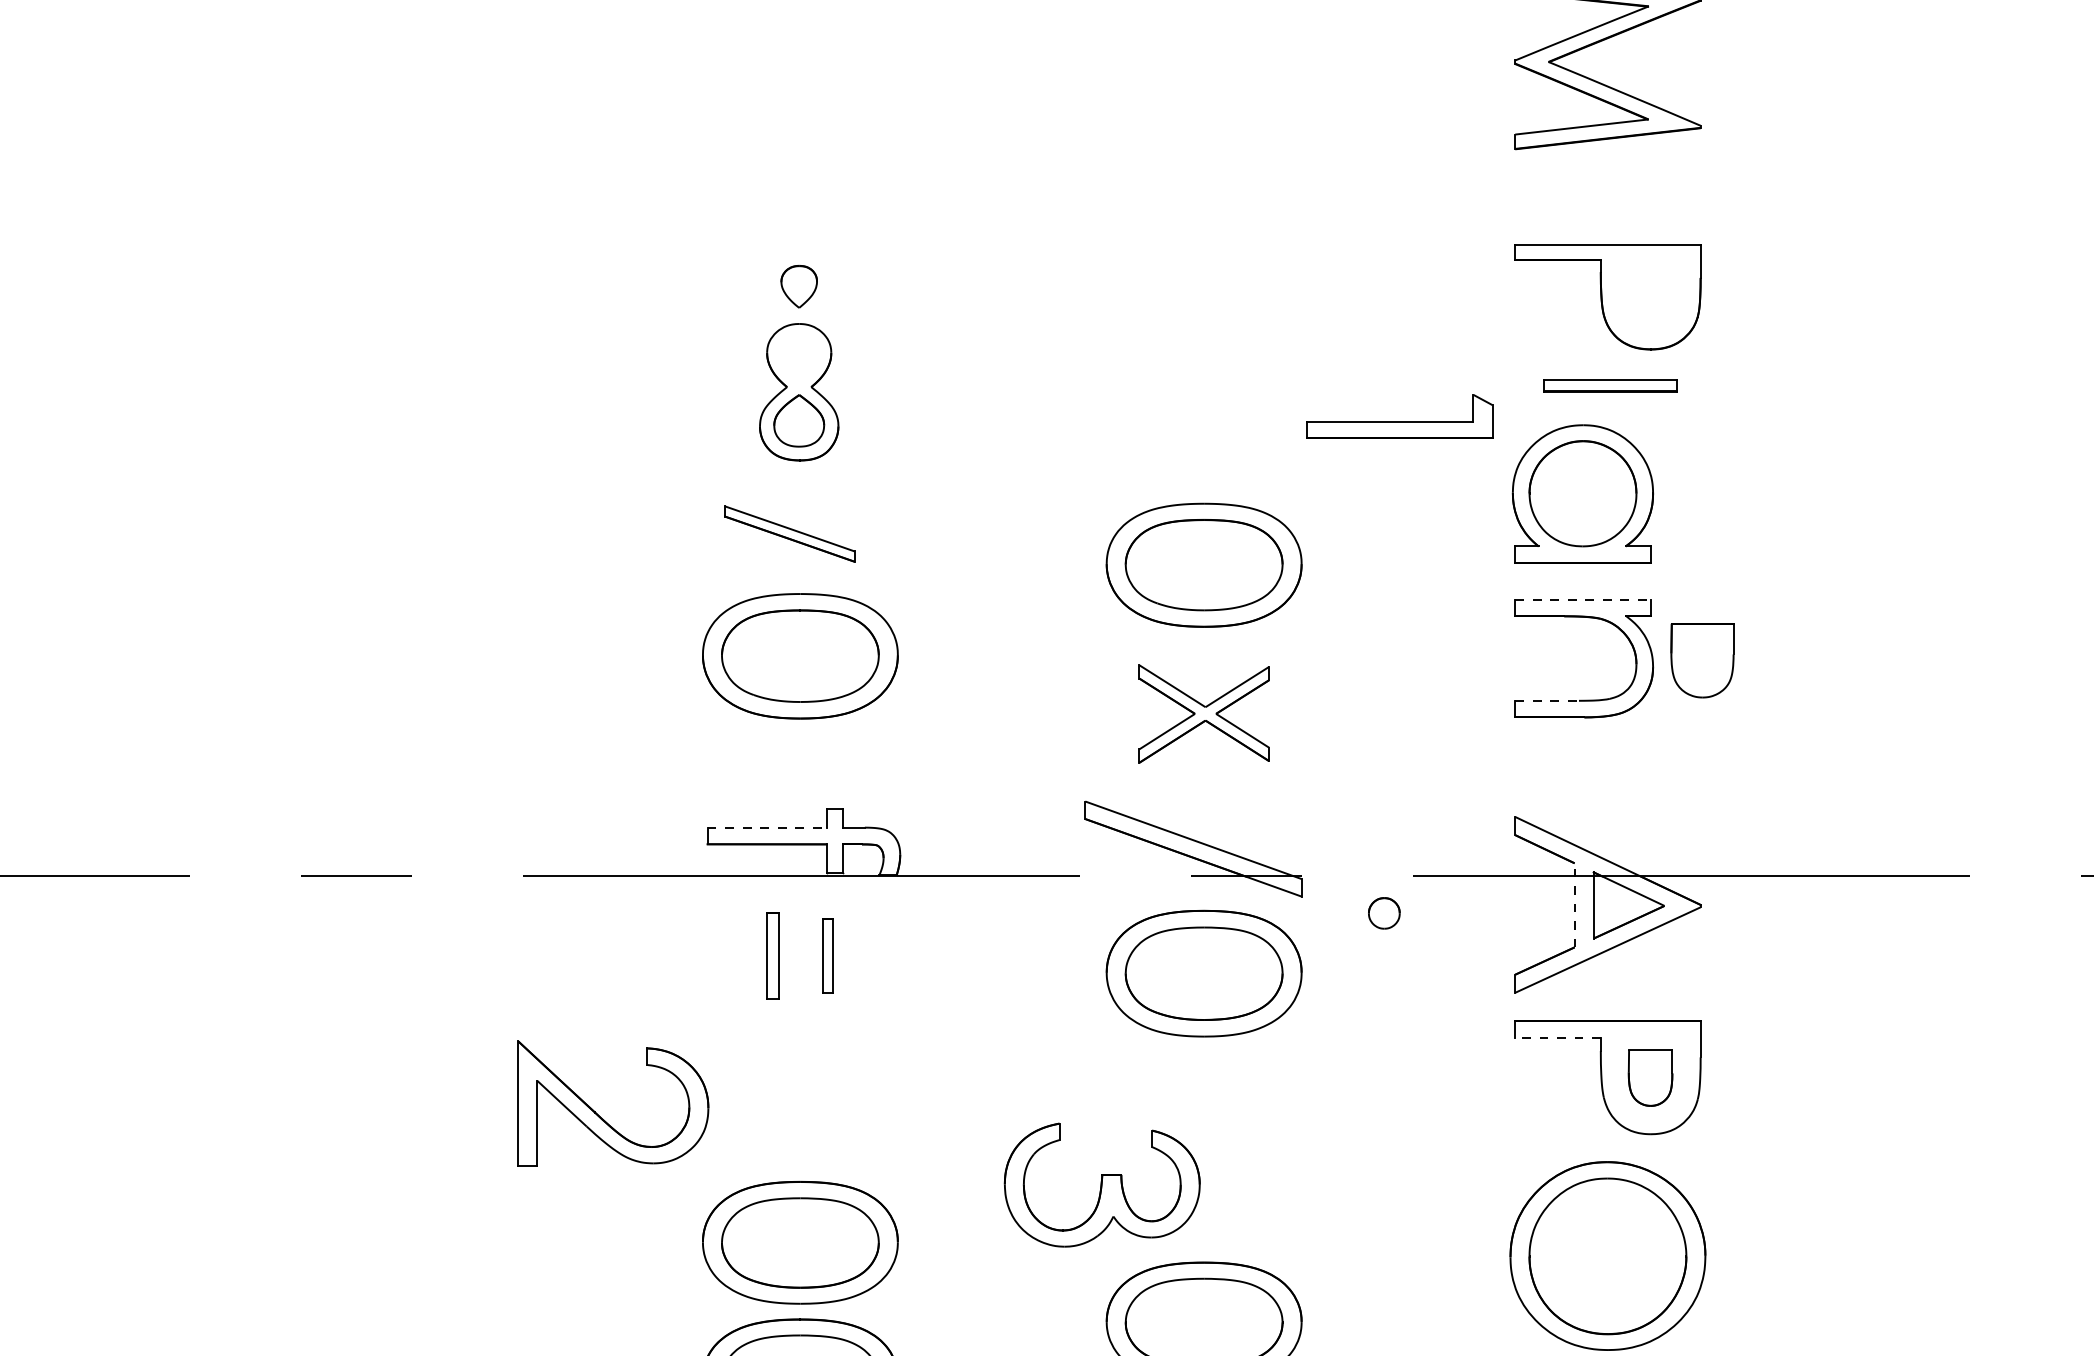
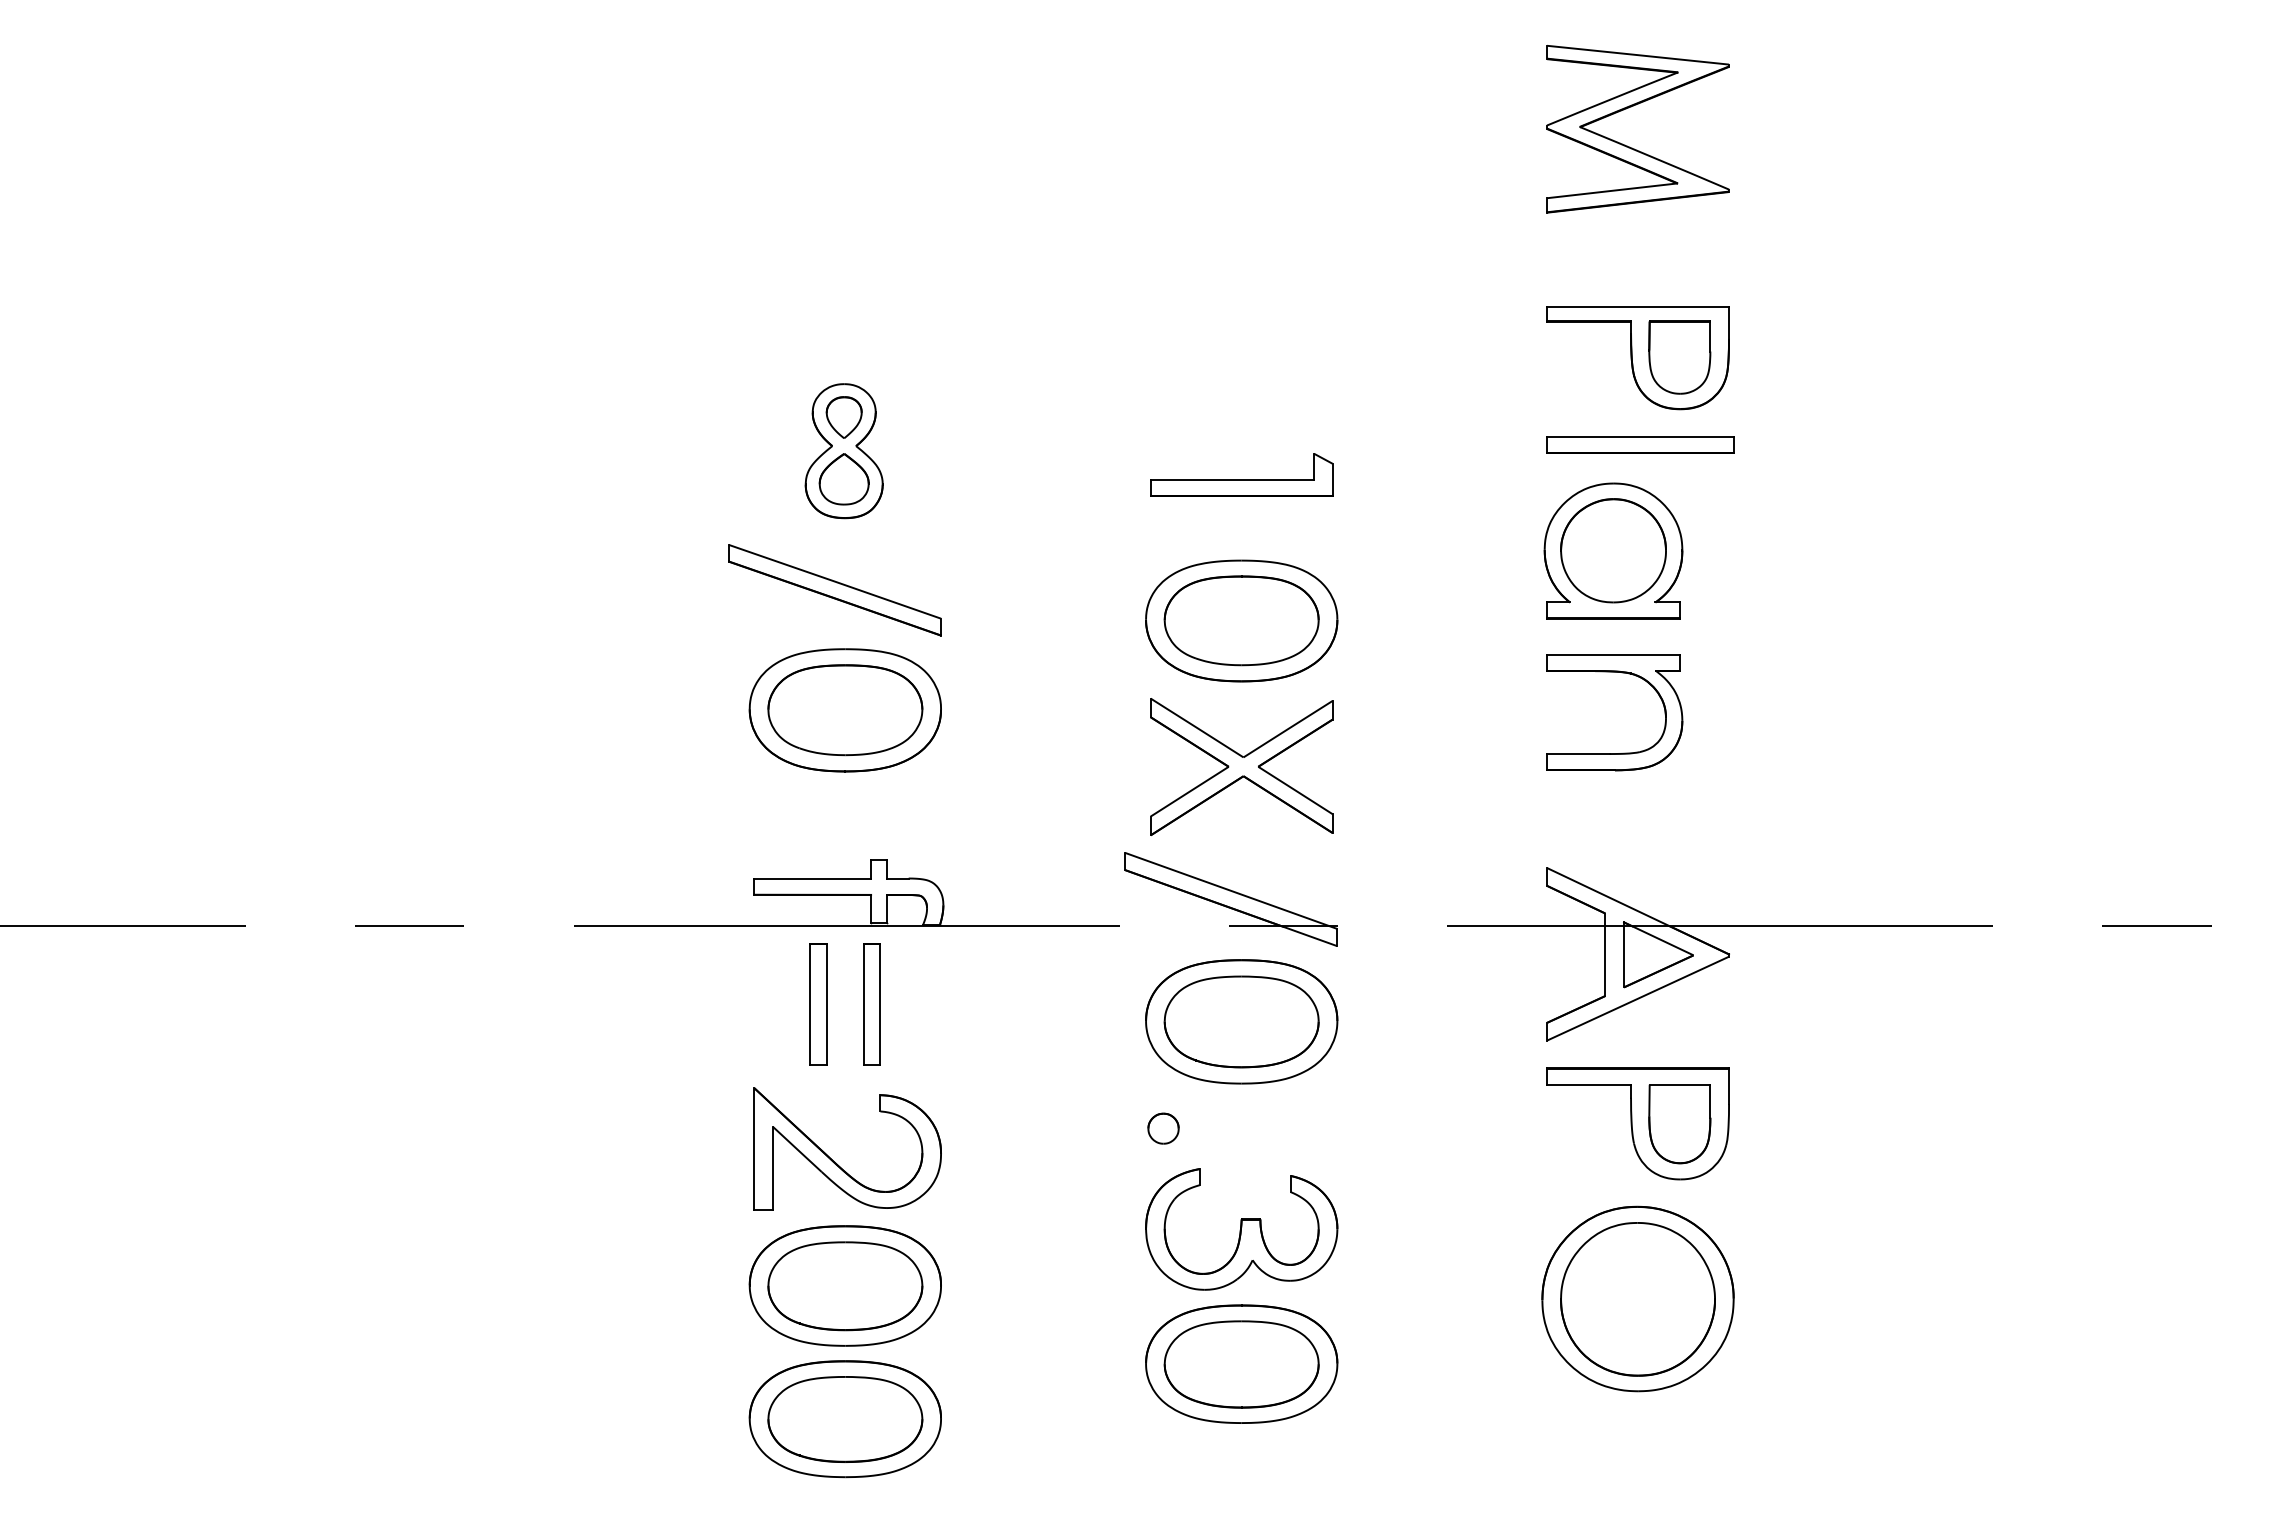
part: (798, 286) -> (843, 417), moved
part: (1610, 385) -> (1640, 444), size x1.43
part: (1399, 416) -> (1241, 474), moved
part: (789, 534) -> (834, 590), size x1.67
line: (1583, 599) -> (1614, 654), dashed -> solid
part: (1702, 660) -> (1679, 357), moved
line: (1547, 701) -> (1578, 754), dashed -> solid
part: (1203, 713) -> (1241, 766), size x1.43
line: (767, 827) -> (813, 878), dashed -> solid
line: (1574, 905) -> (1605, 954), dashed -> solid
part: (1384, 913) -> (1163, 1128), moved
part: (773, 955) -> (818, 1004), size x1.43
part: (827, 955) -> (871, 1004), size x1.67
line: (1558, 1037) -> (1589, 1084), dashed -> solid
part: (1650, 1078) -> (1679, 1124), size x1.43
part: (601, 1116) -> (836, 1162), moved
part: (1102, 1185) -> (1241, 1229), moved

